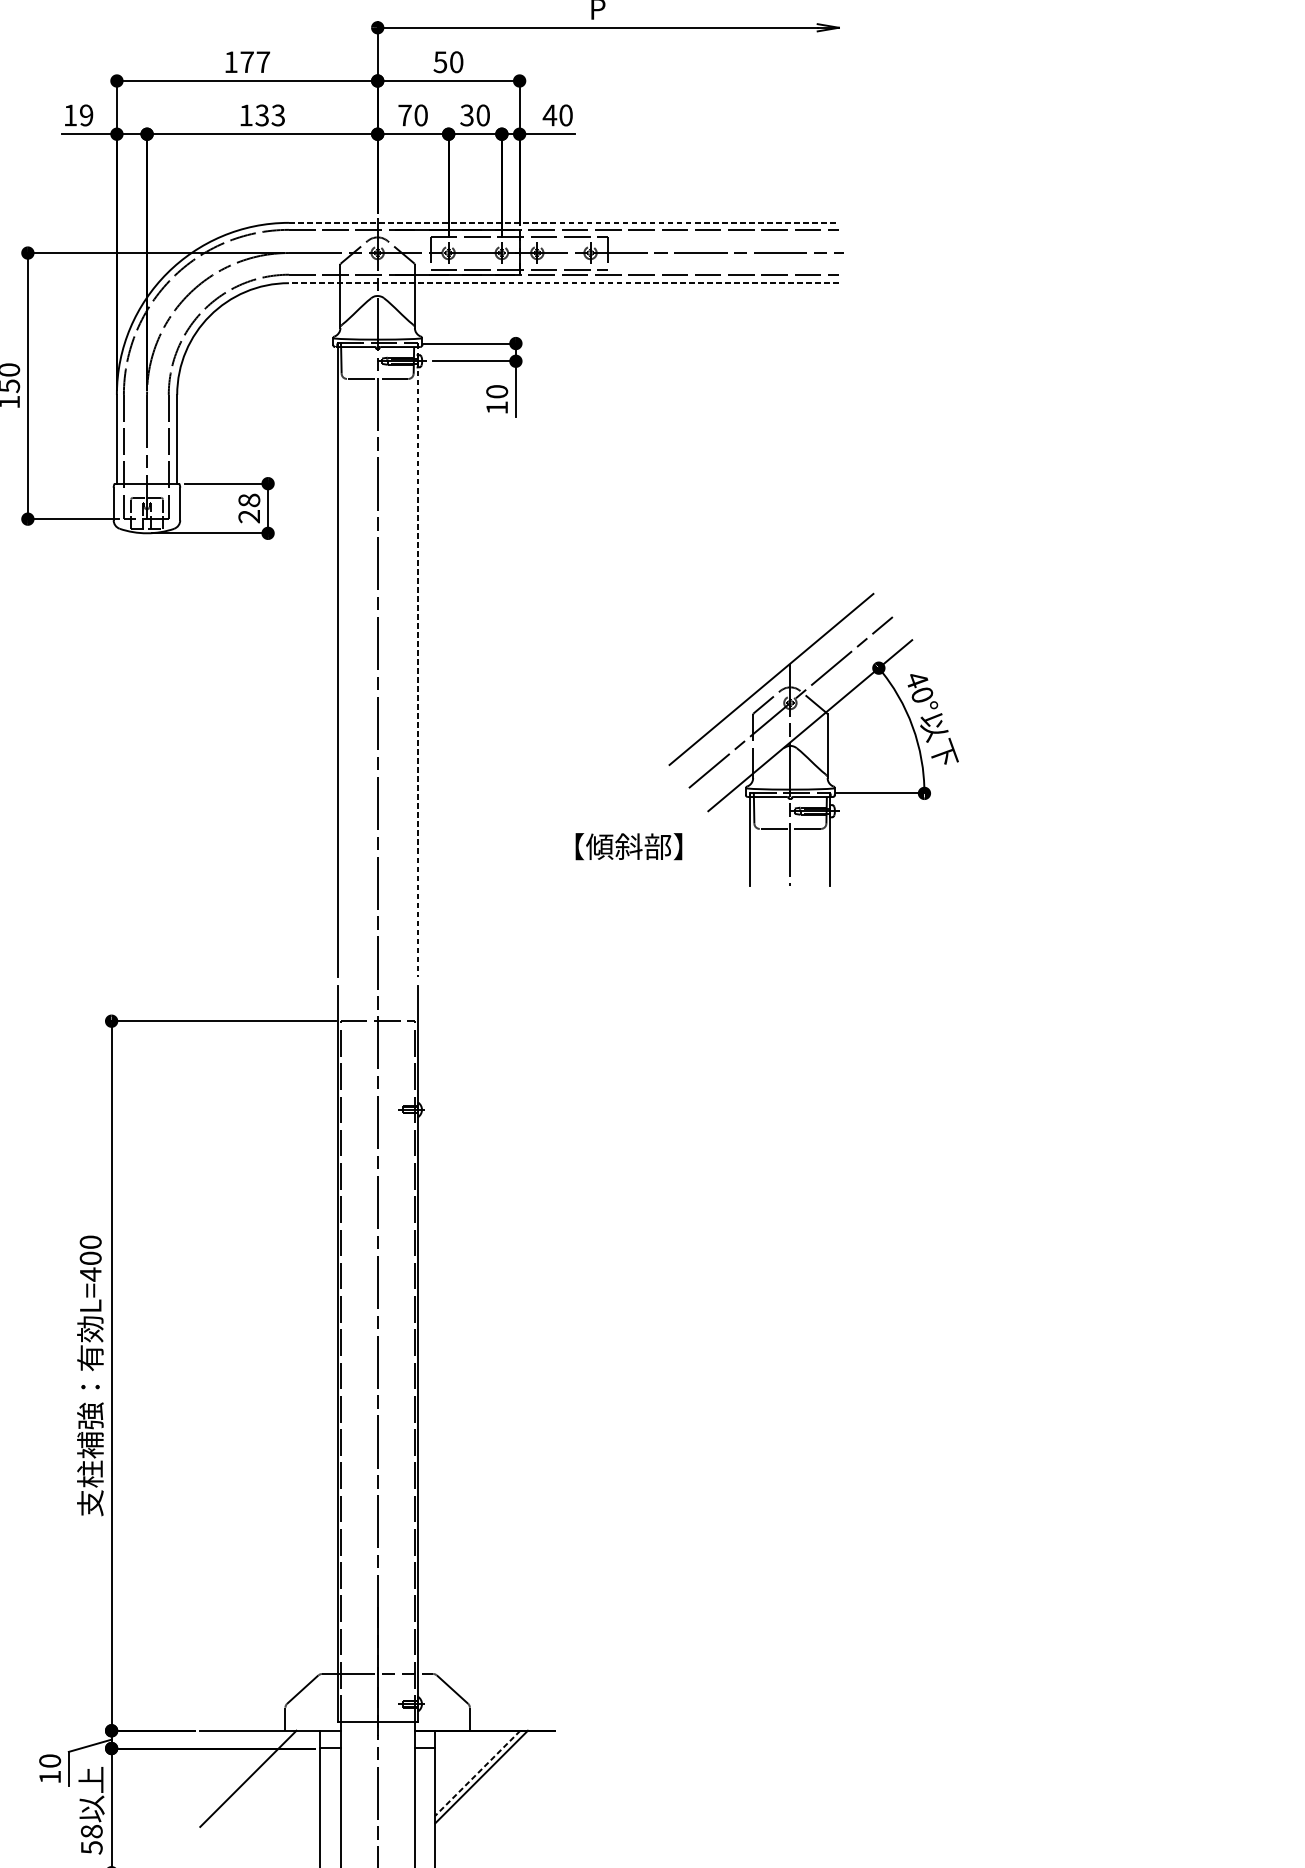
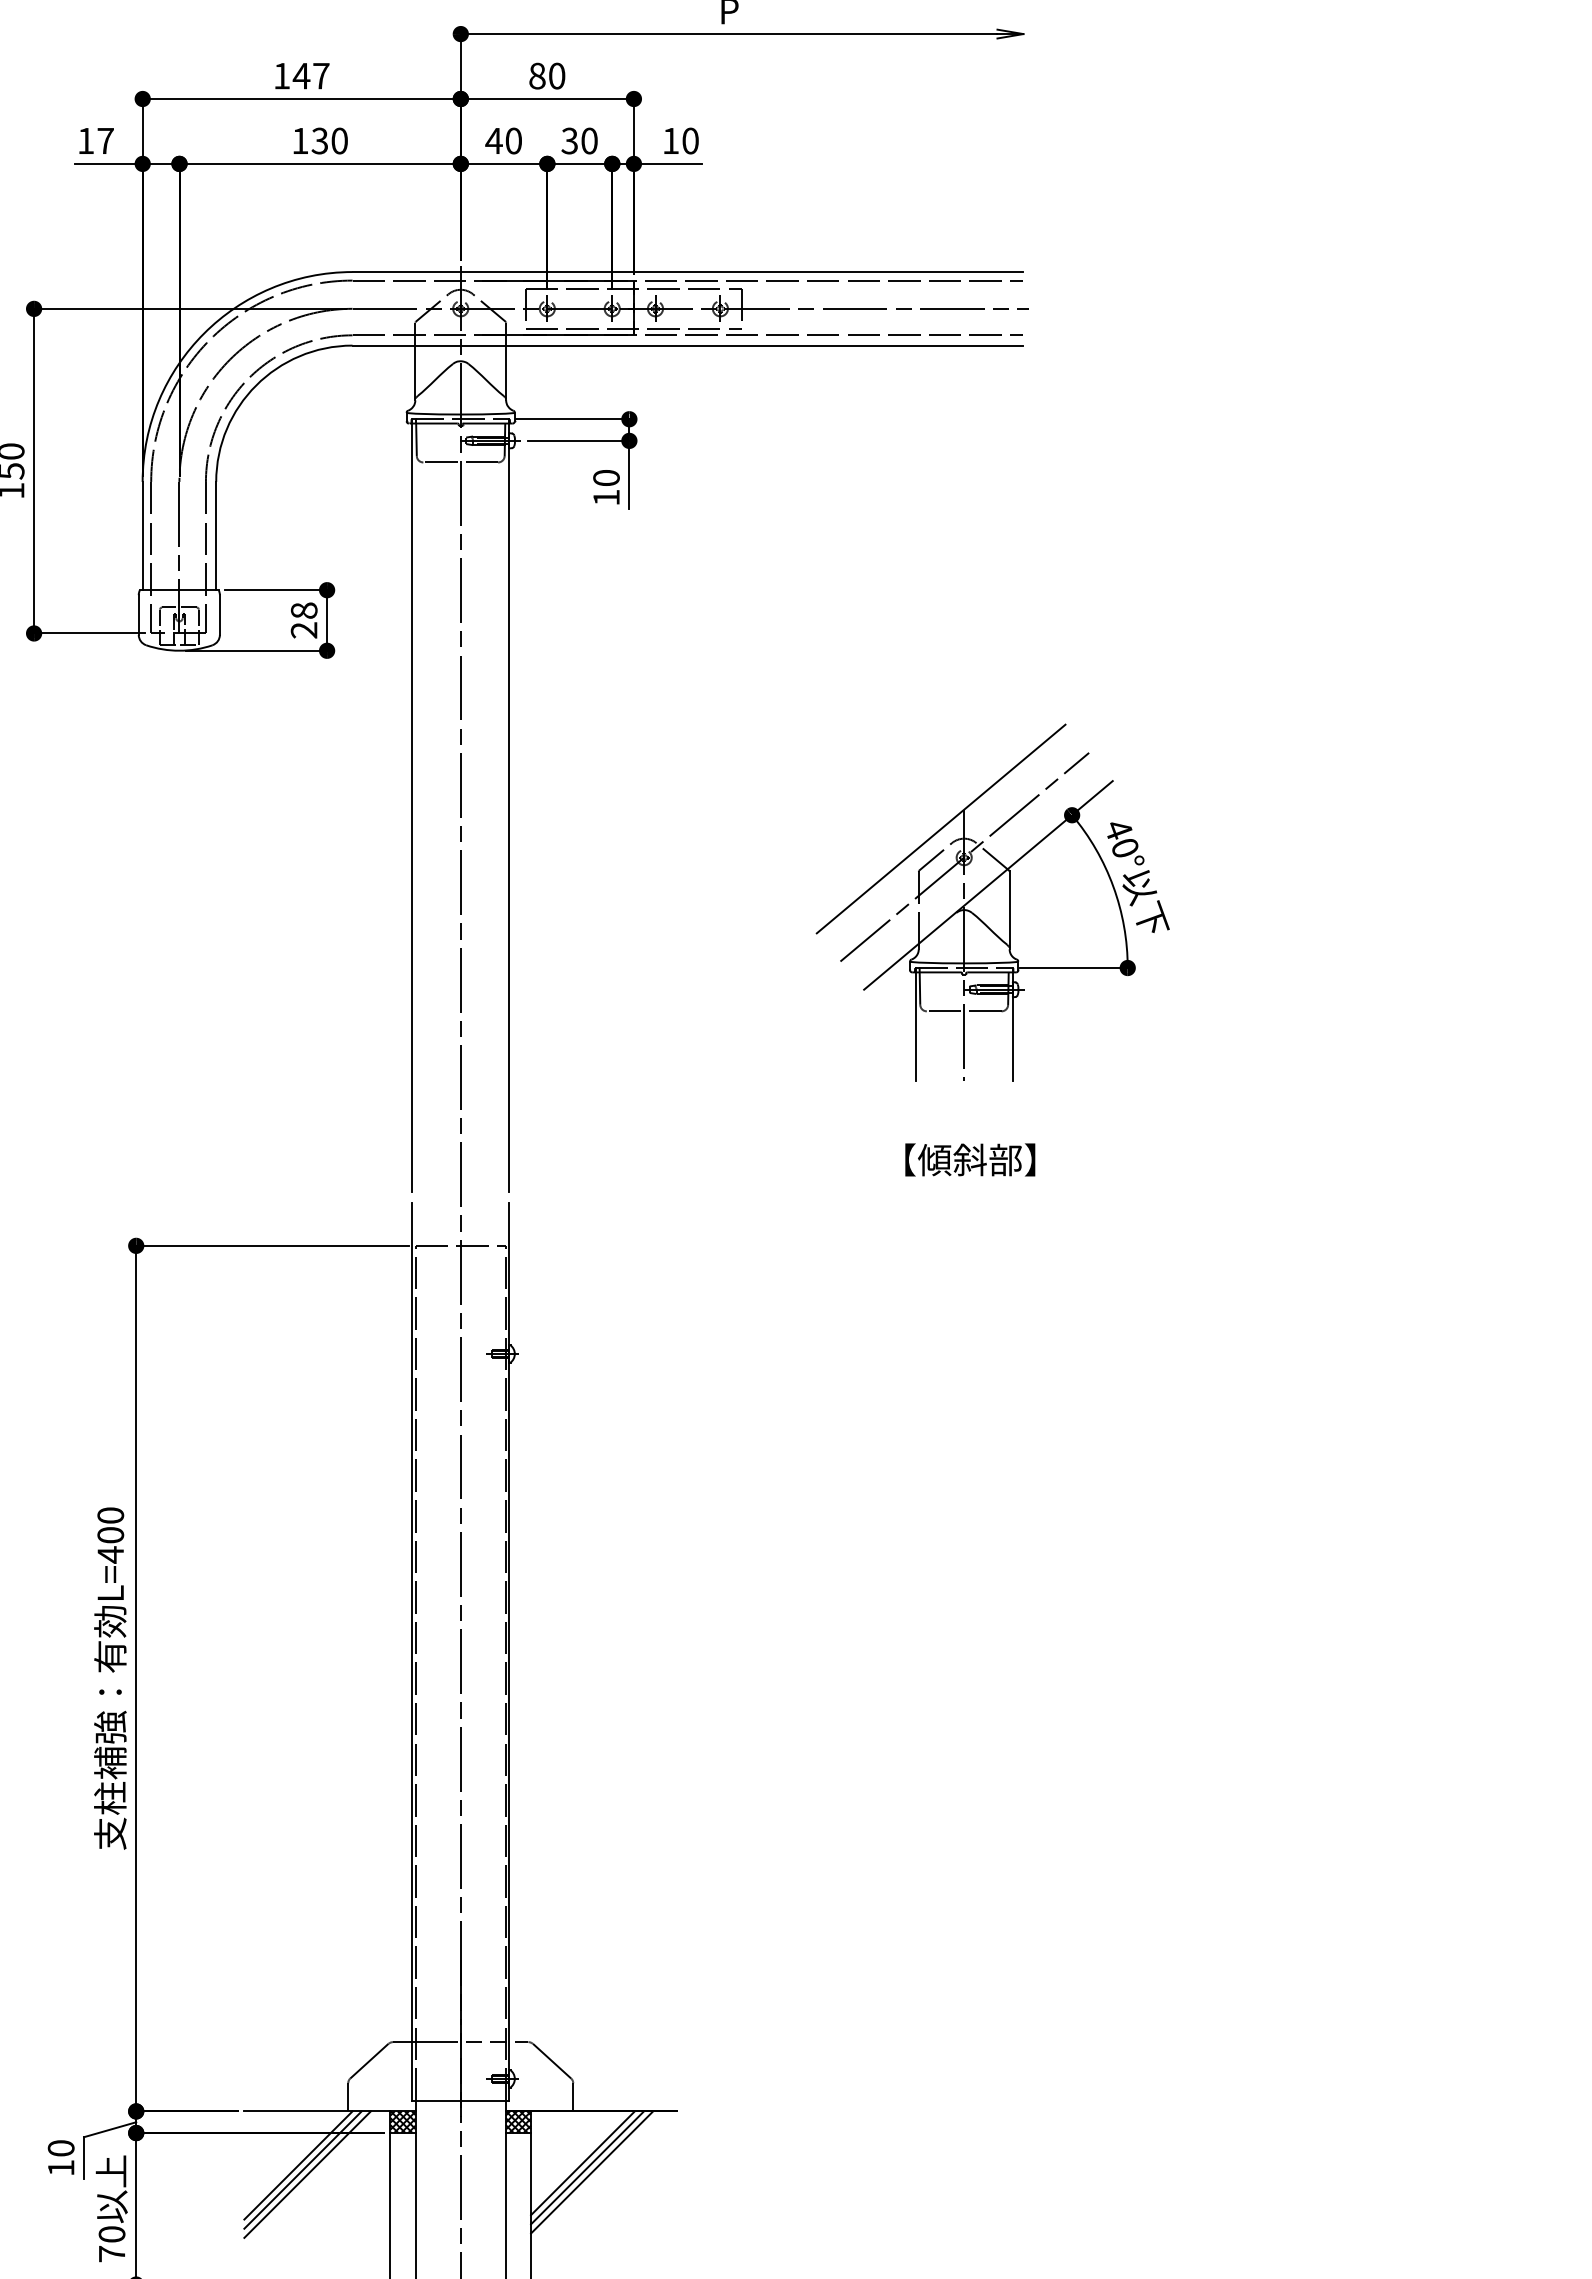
text: (440, 61) -> (537, 75), 50 -> 80
text: (247, 62) -> (301, 76), 177 -> 147
text: (86, 115) -> (105, 140), 19 -> 17
text: (278, 115) -> (339, 140), 133 -> 130
text: (404, 115) -> (493, 140), 70 -> 40
text: (549, 115) -> (670, 140), 40 -> 10
line: (564, 223) -> (688, 272), dashed -> solid
line: (563, 283) -> (687, 345), dashed -> solid
line: (417, 660) -> (509, 805), dashed -> solid
text: (629, 846) -> (970, 1159), moved
hatch: (329, 1739) -> (402, 2122), added
hatch: (425, 1739) -> (518, 2122), added
line: (477, 1773) -> (582, 2163), dashed -> solid
line: (244, 1775) -> (298, 2165), added
line: (485, 1780) -> (592, 2172), added
line: (252, 1782) -> (307, 2174), added
text: (92, 1839) -> (112, 2244), 58 -> 70

